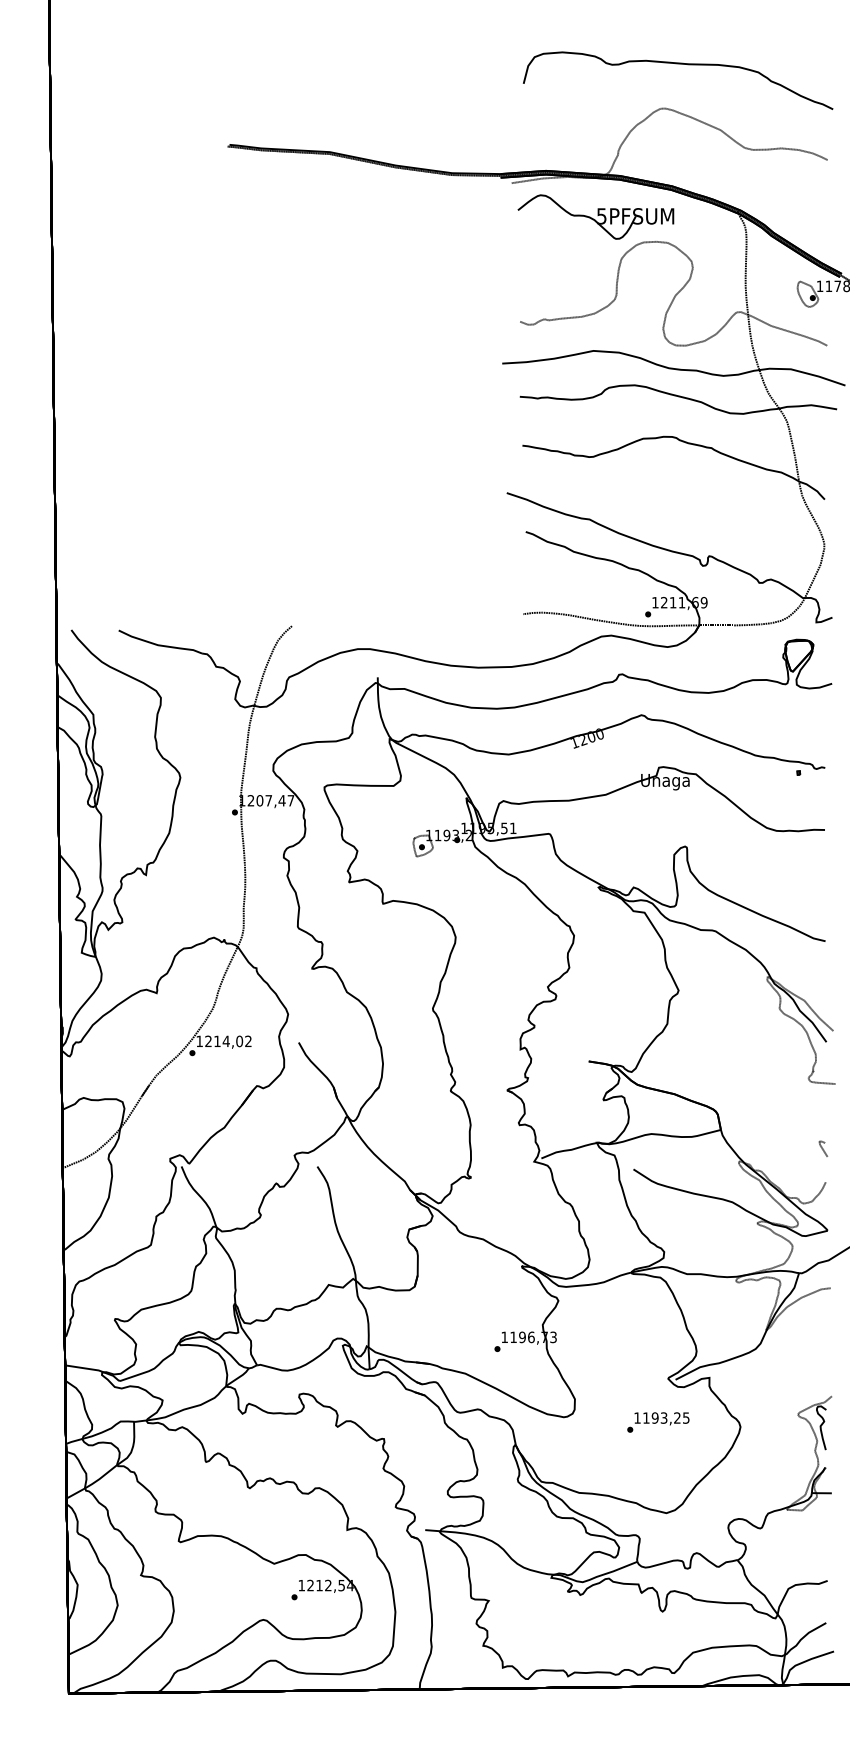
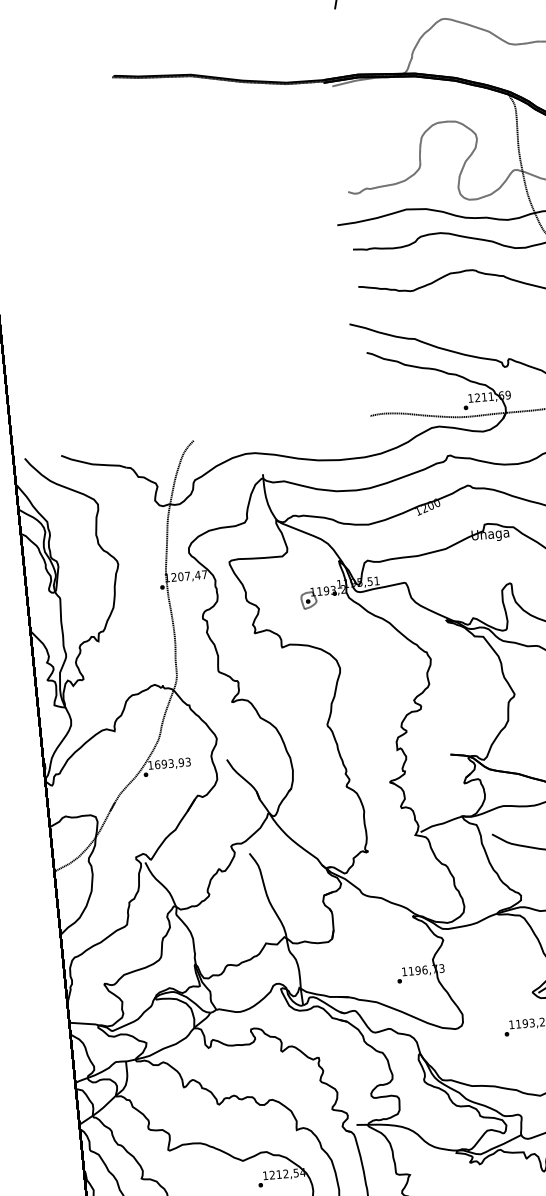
part: (595, 216) -> (398, 106), removed
text: (228, 1041) -> (172, 763), 1214,02 -> 1693,93

